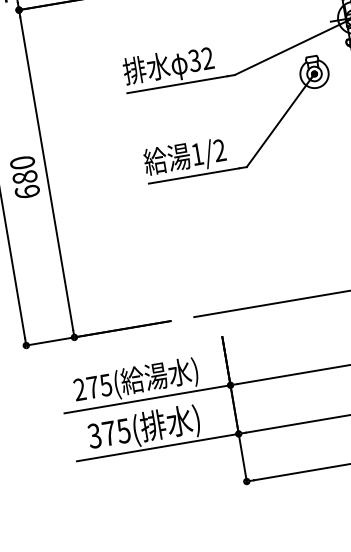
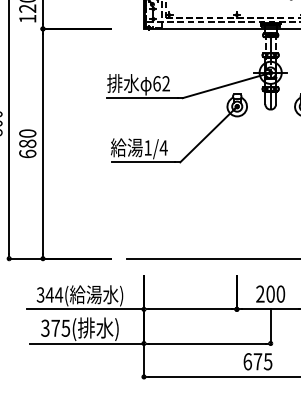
text: (193, 60) -> (156, 83), 32 -> 62
text: (219, 149) -> (163, 147), 1/2 -> 1/4
text: (92, 386) -> (49, 294), 275( -> 344(

